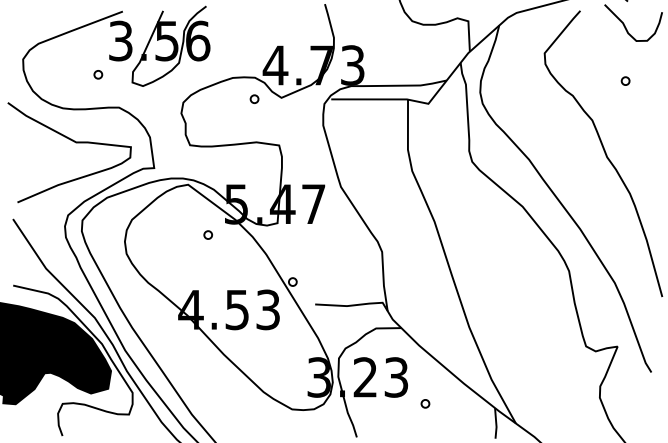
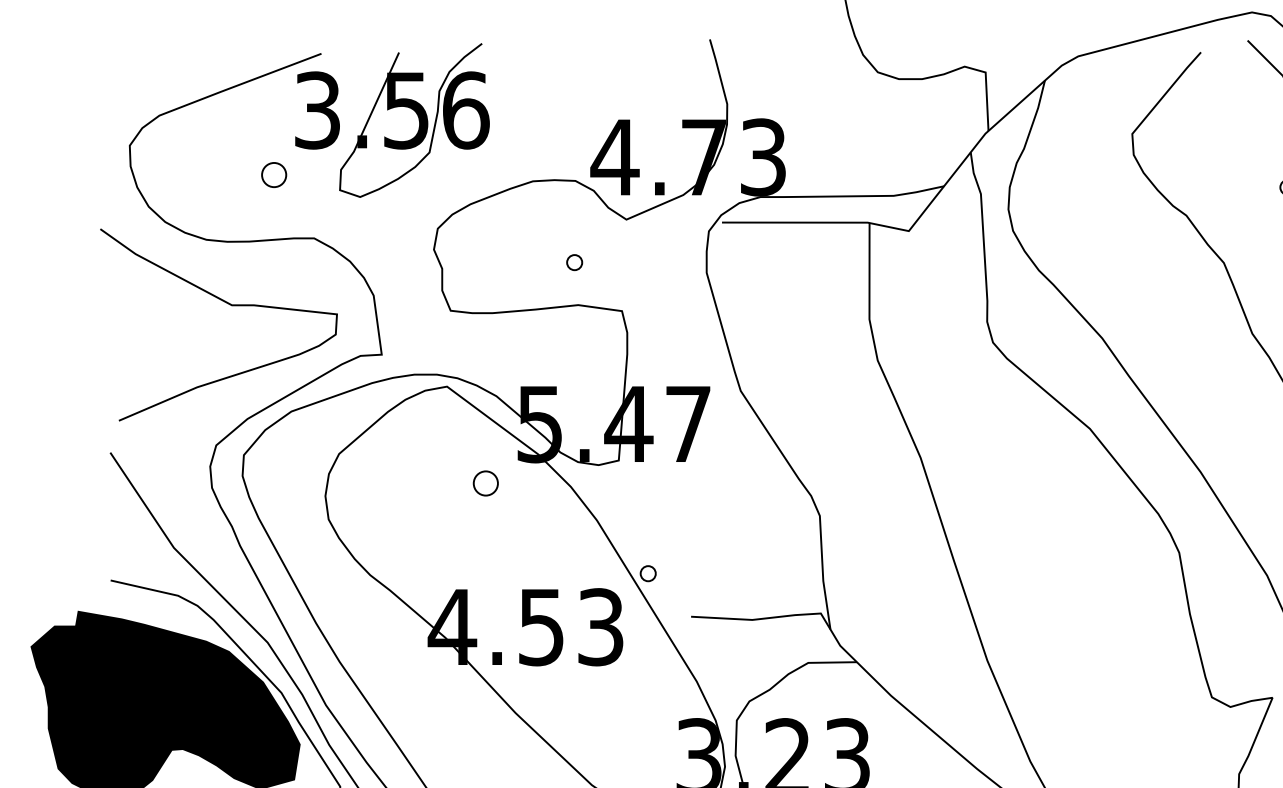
part: (98, 74) -> (274, 174), size x1.6
part: (254, 98) -> (574, 261), moved
part: (207, 234) -> (484, 482), size x1.6

